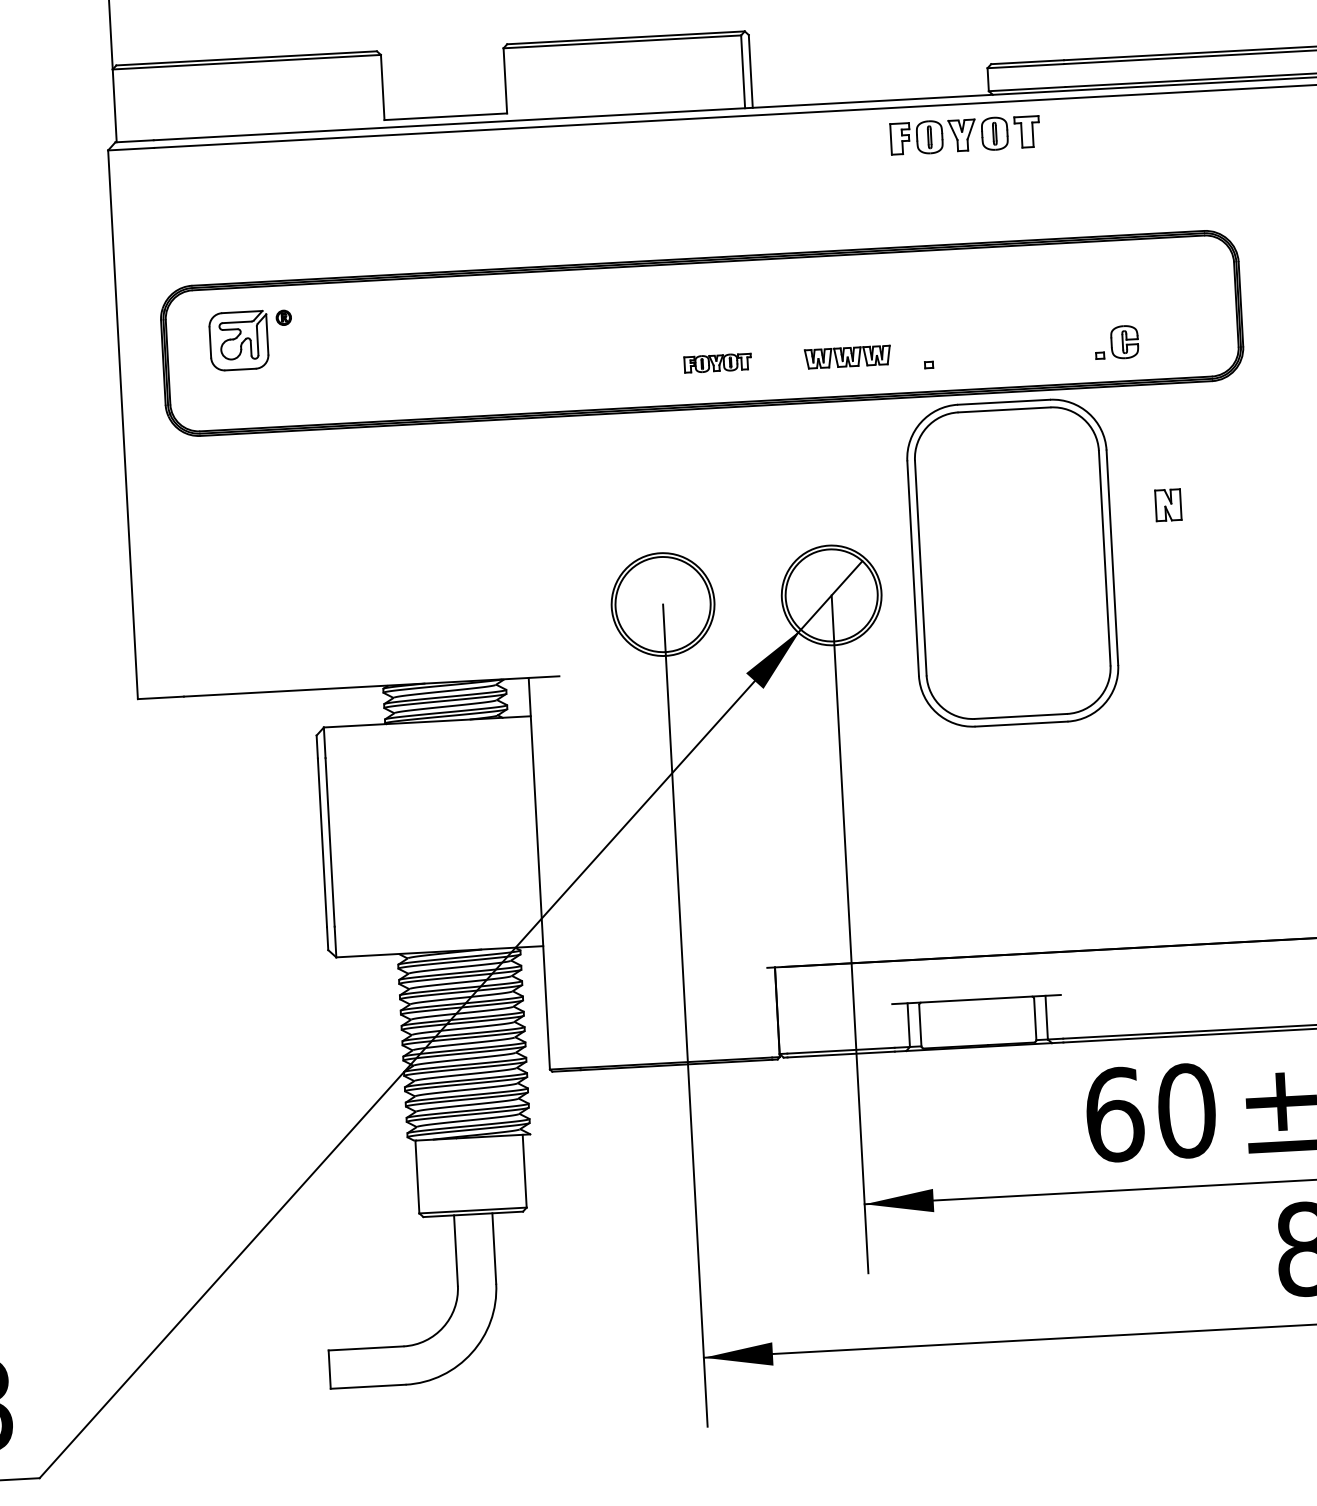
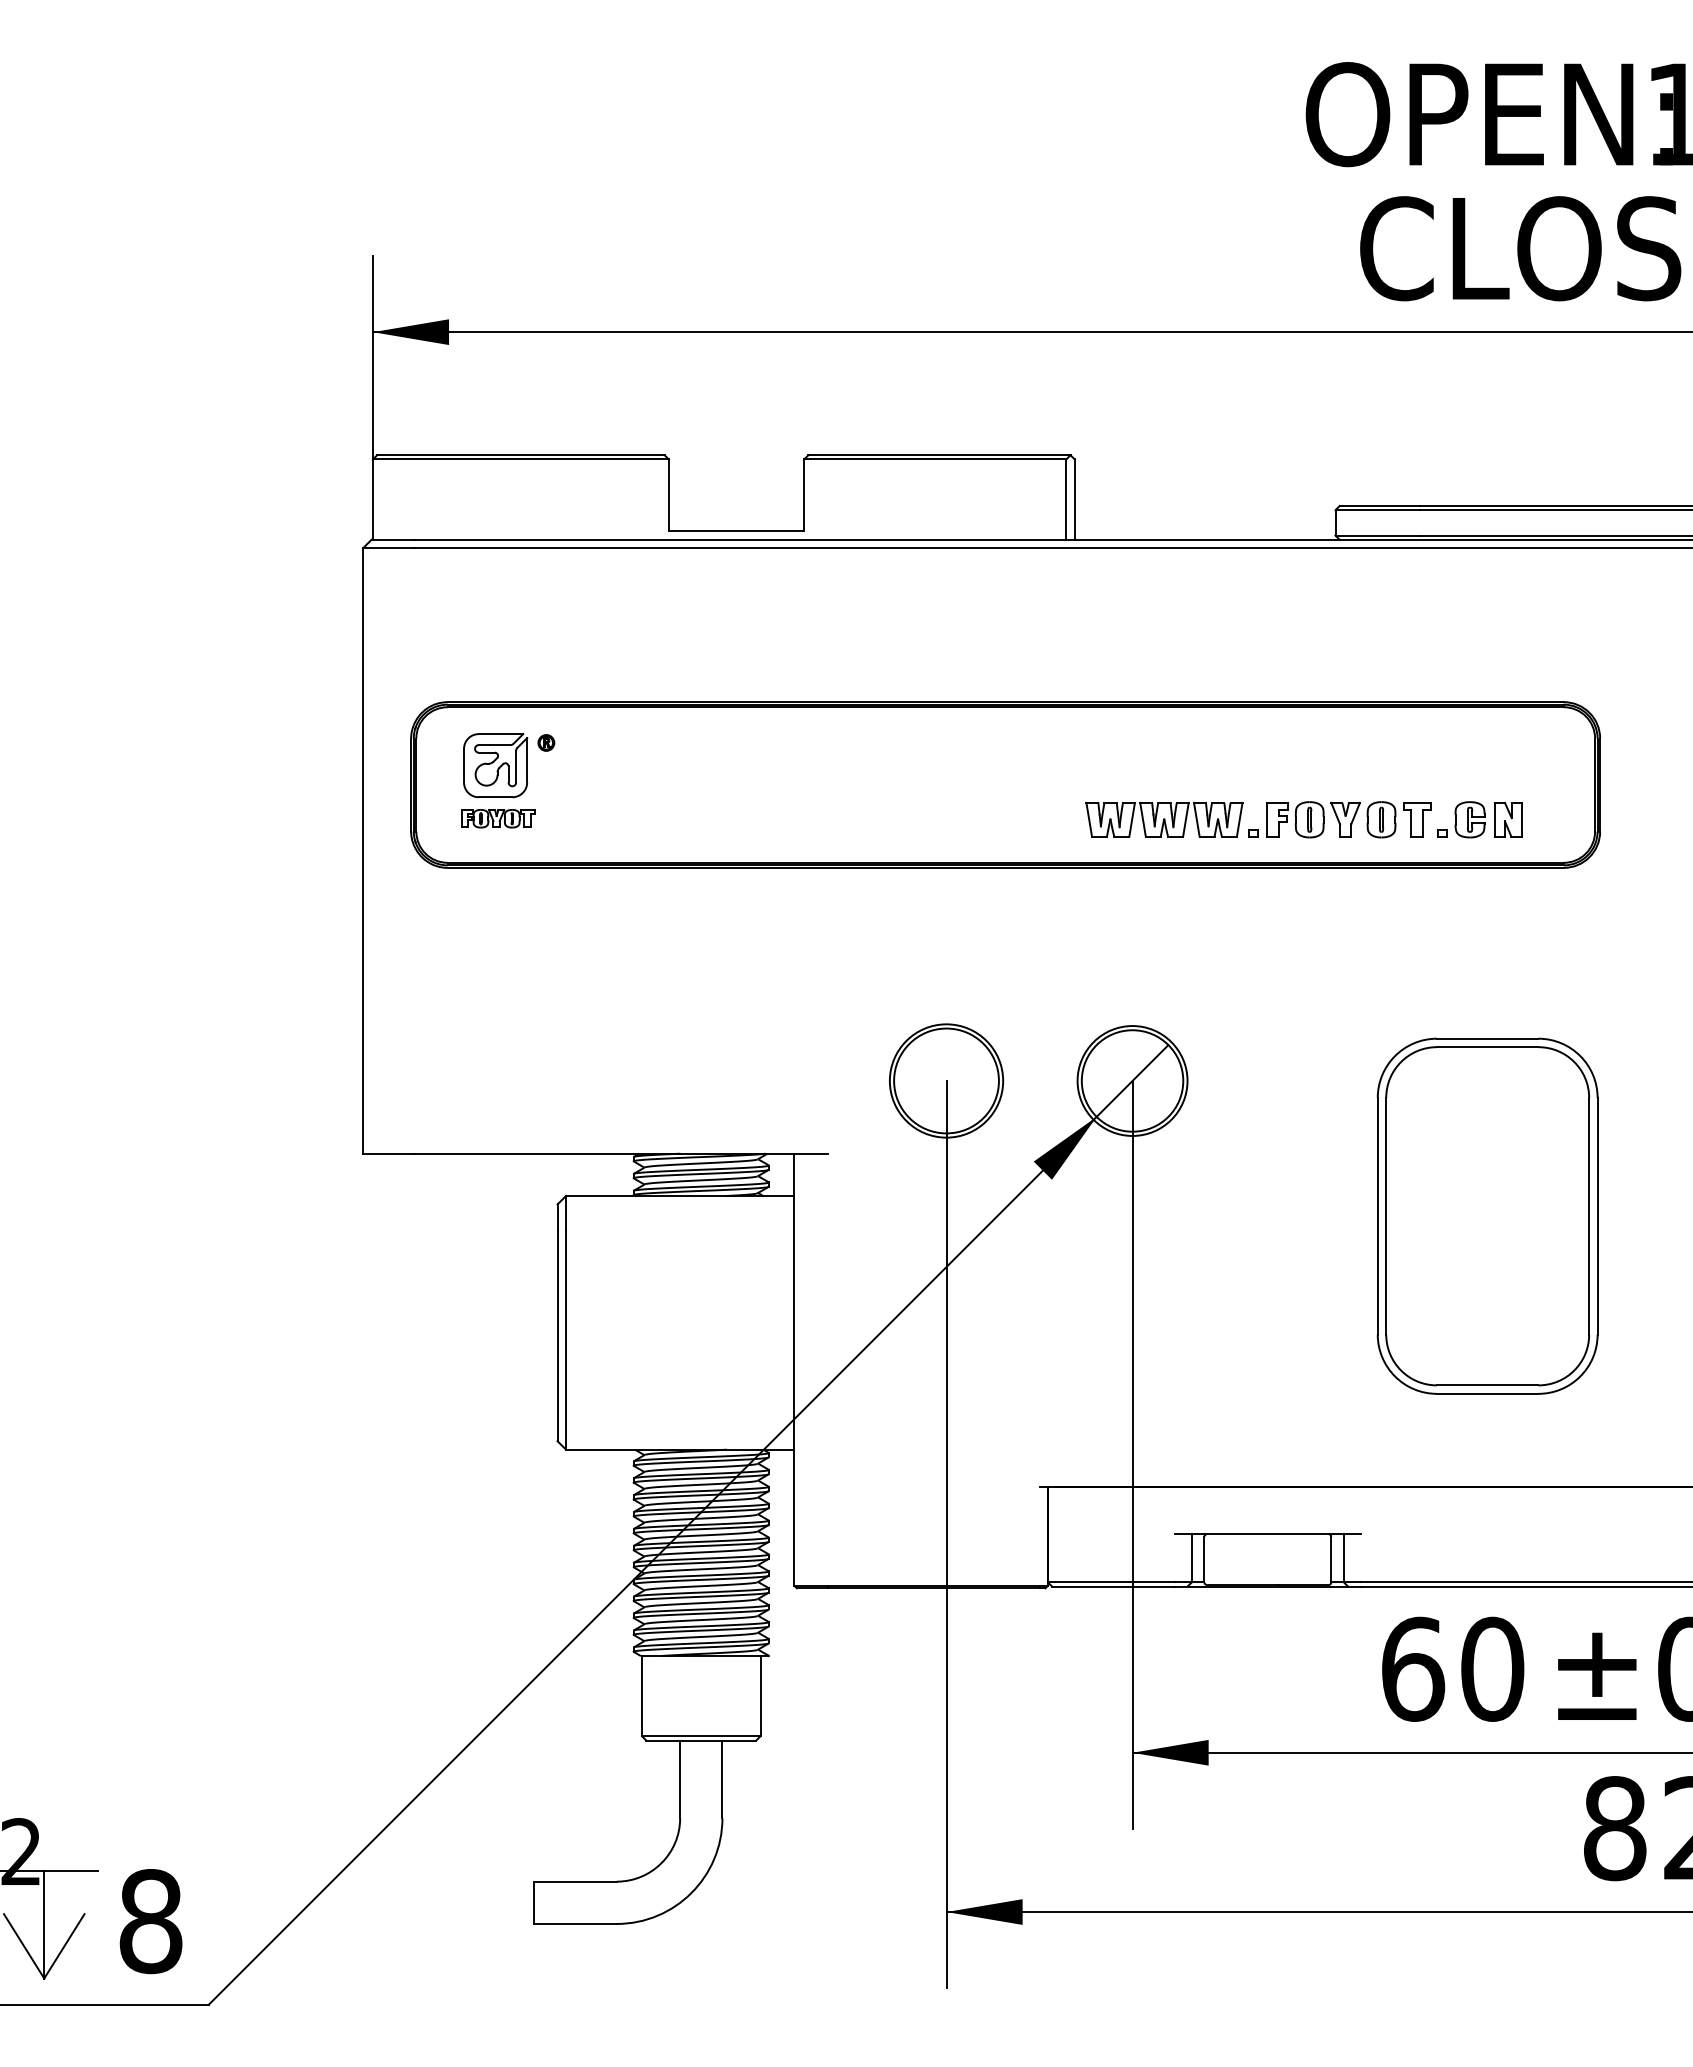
part: (964, 135) -> (1348, 819), moved
part: (847, 356) -> (1164, 819), size x1.67
part: (718, 363) -> (498, 818), moved
part: (1168, 504) -> (1508, 819), moved
part: (1012, 562) -> (1487, 1215), moved

